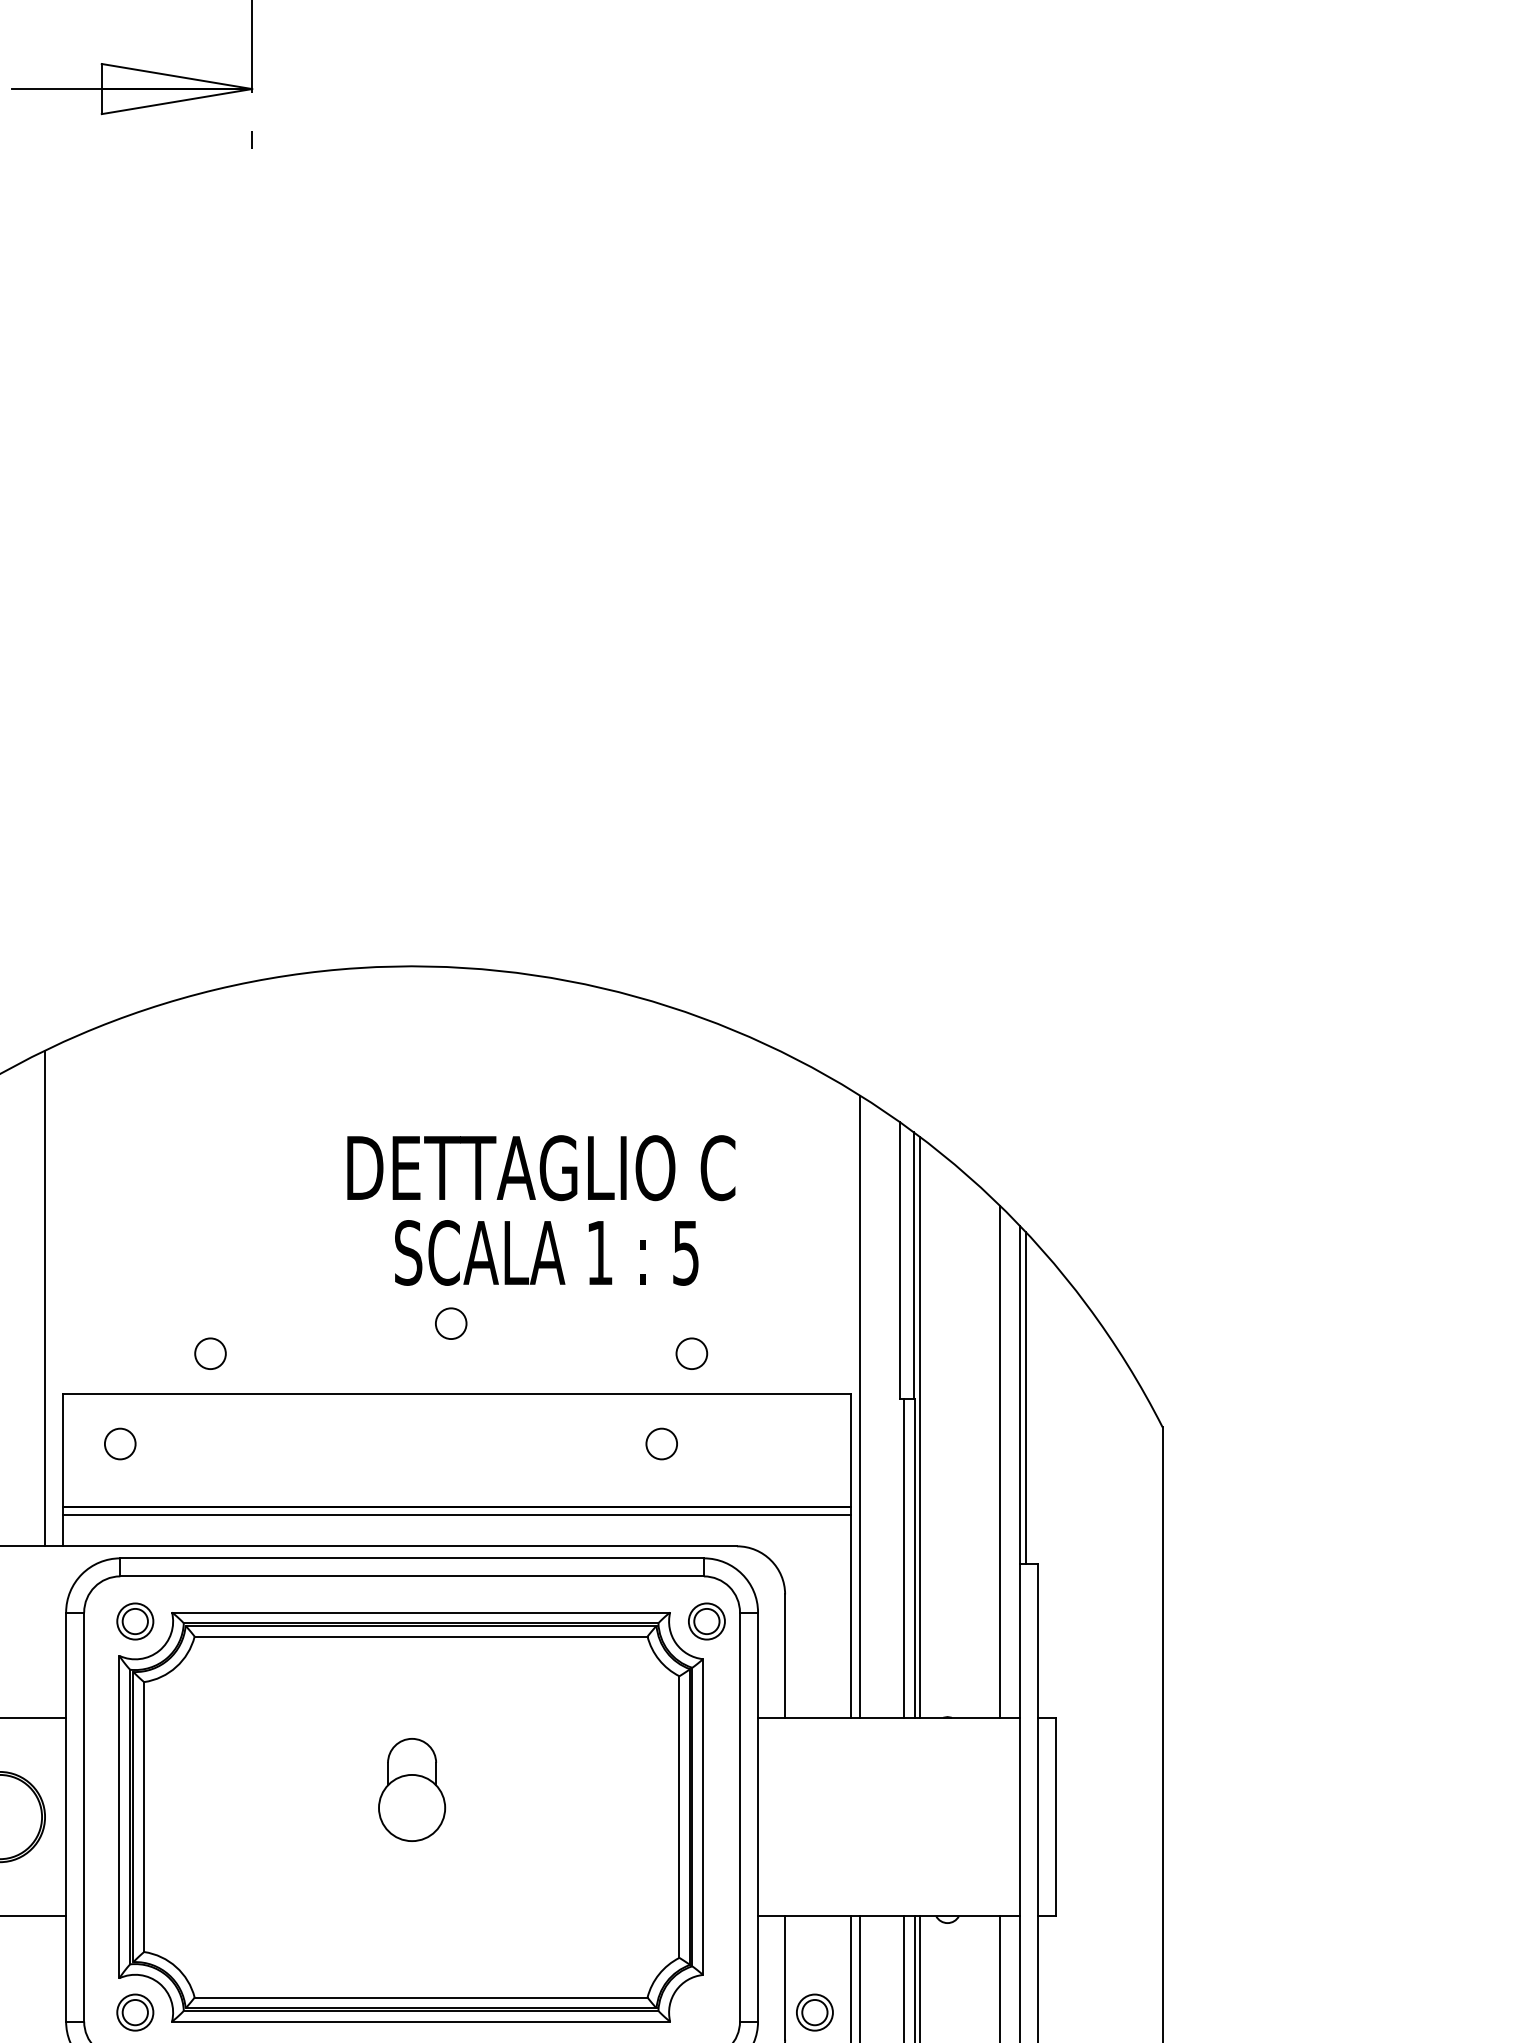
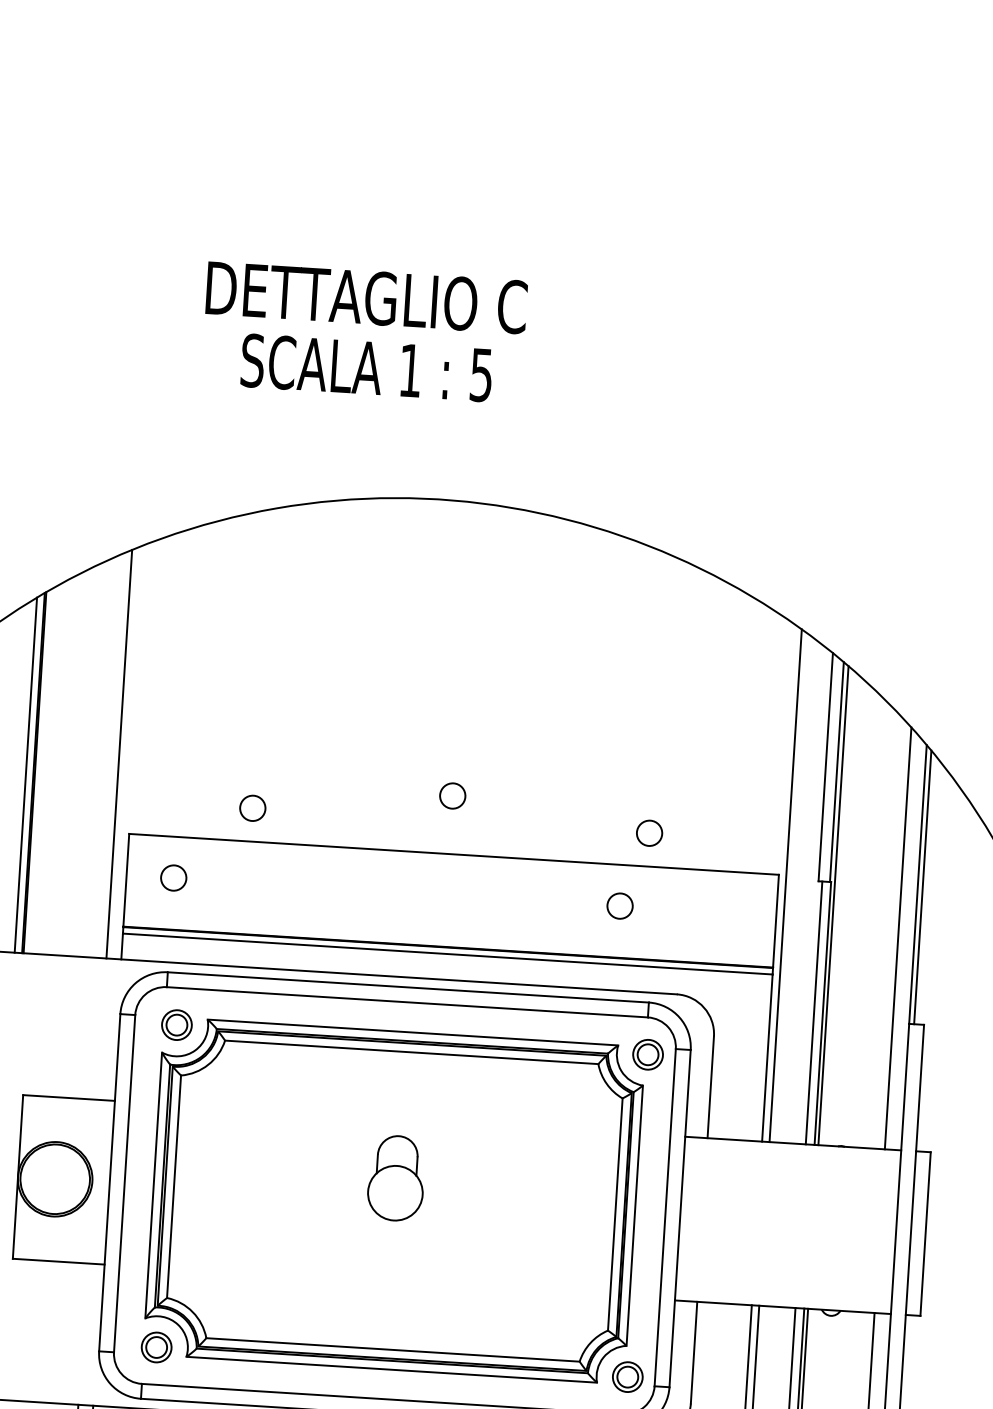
text: (541, 1210) -> (364, 332), moved
part: (814, 2012) -> (627, 1377), moved

